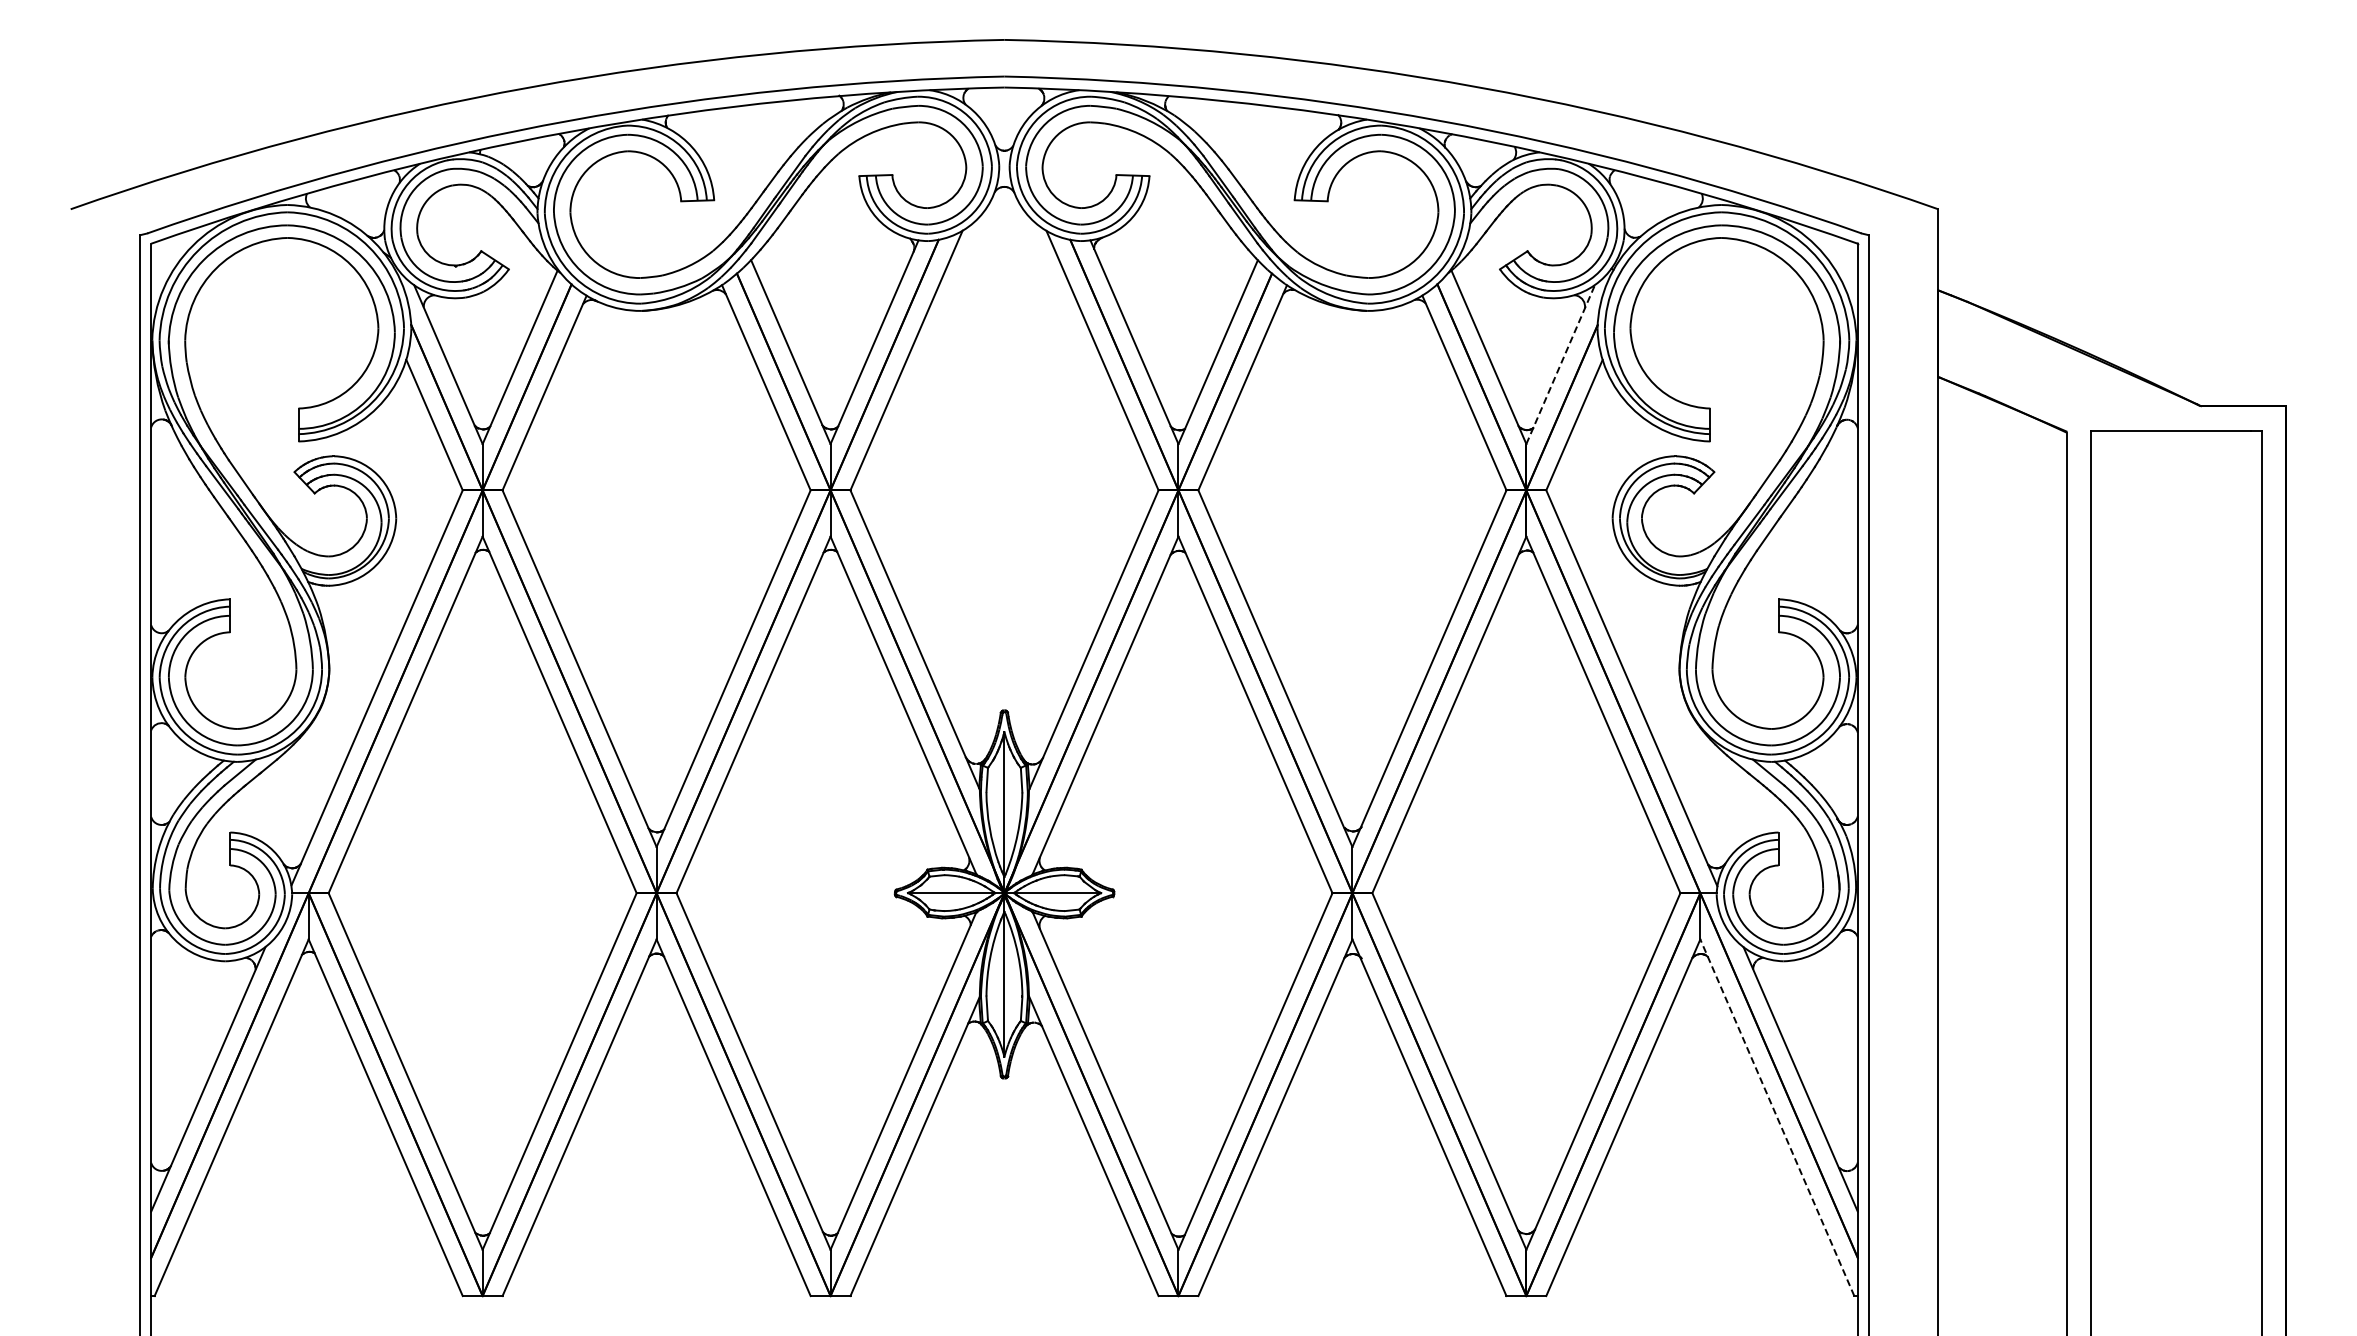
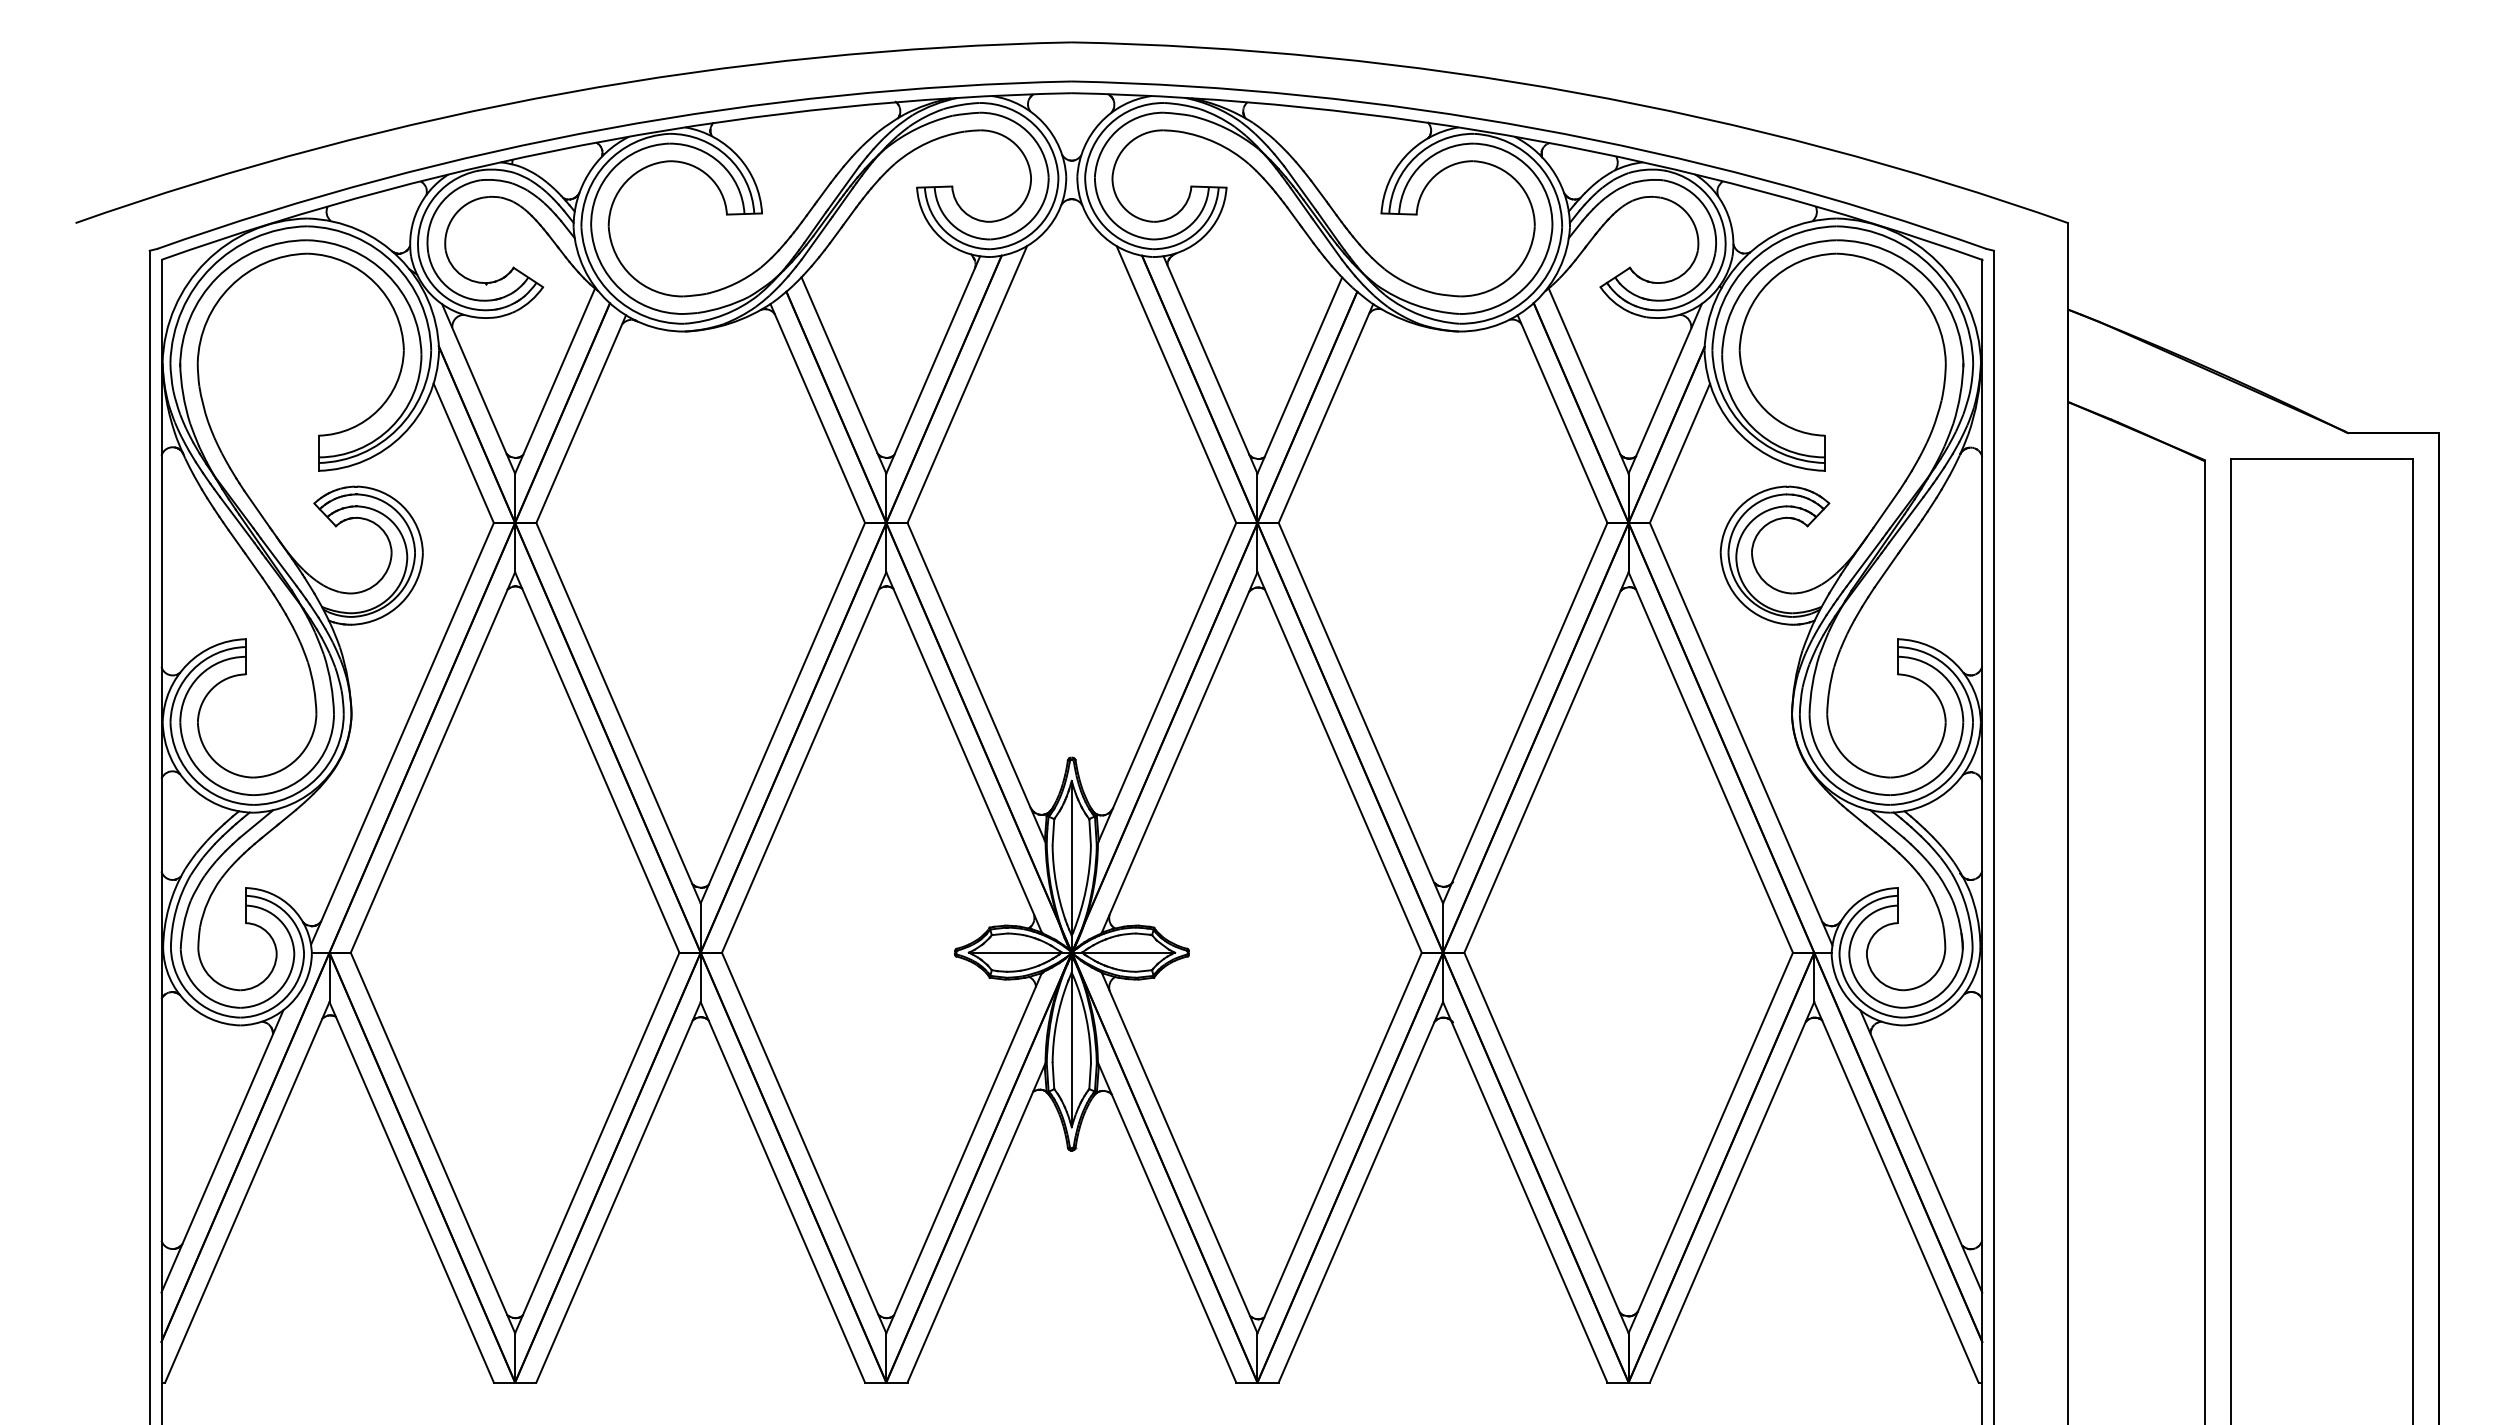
line: (1560, 364) -> (1665, 388), dashed -> solid
line: (1777, 1117) -> (1896, 1192), dashed -> solid

